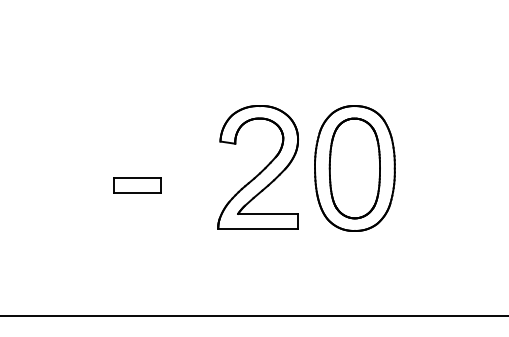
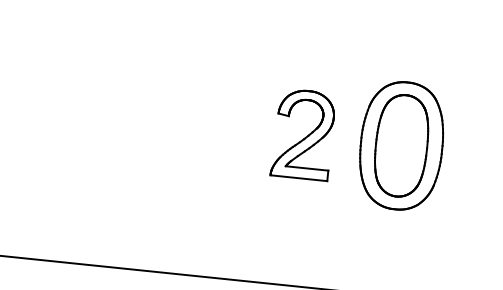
part: (257, 167) -> (302, 134), size x0.7
part: (137, 185) -> (179, 140), removed

